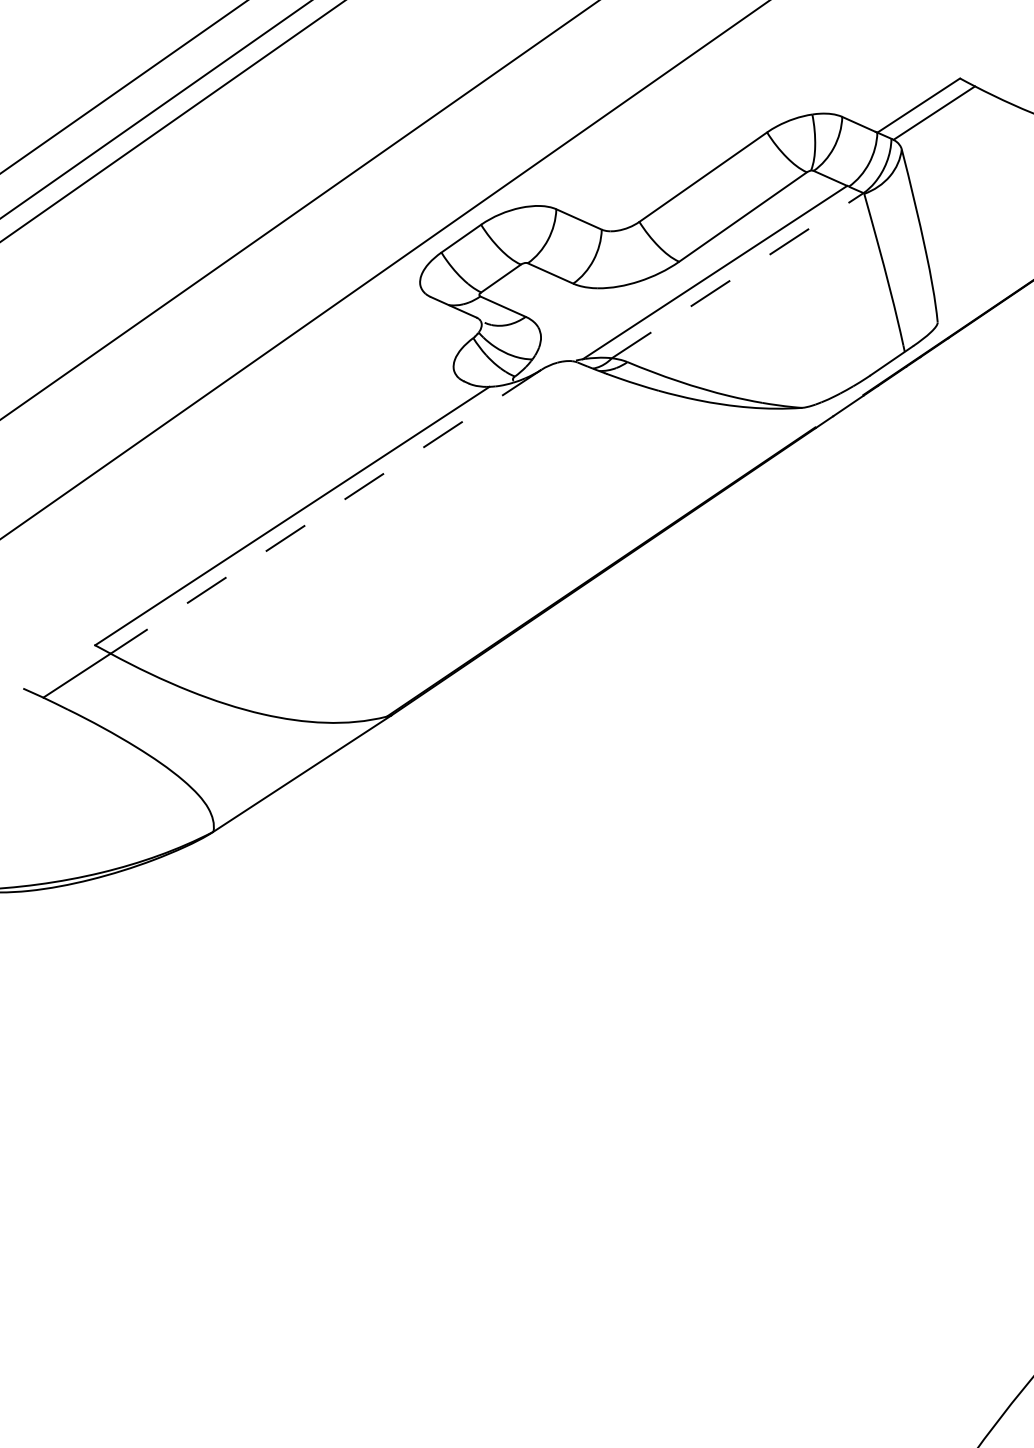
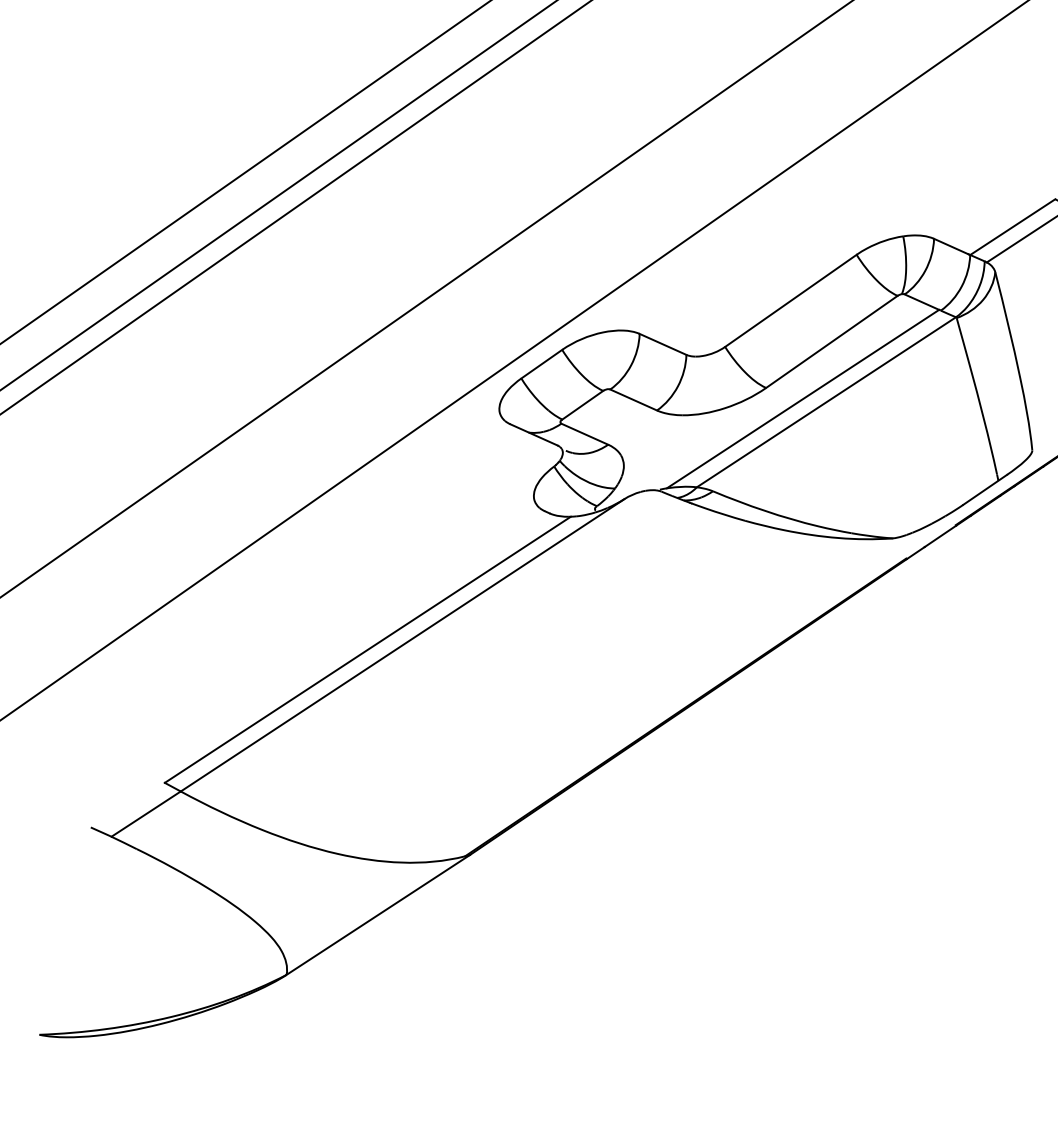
line: (737, 275) -> (826, 402), dashed -> solid
line: (326, 511) -> (403, 645), dashed -> solid

